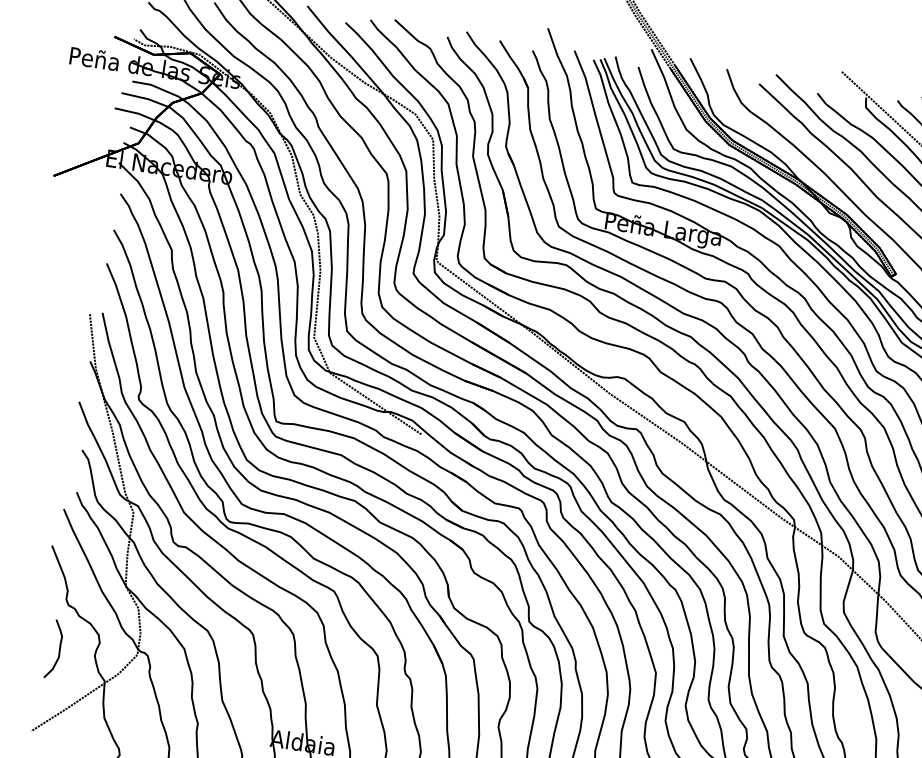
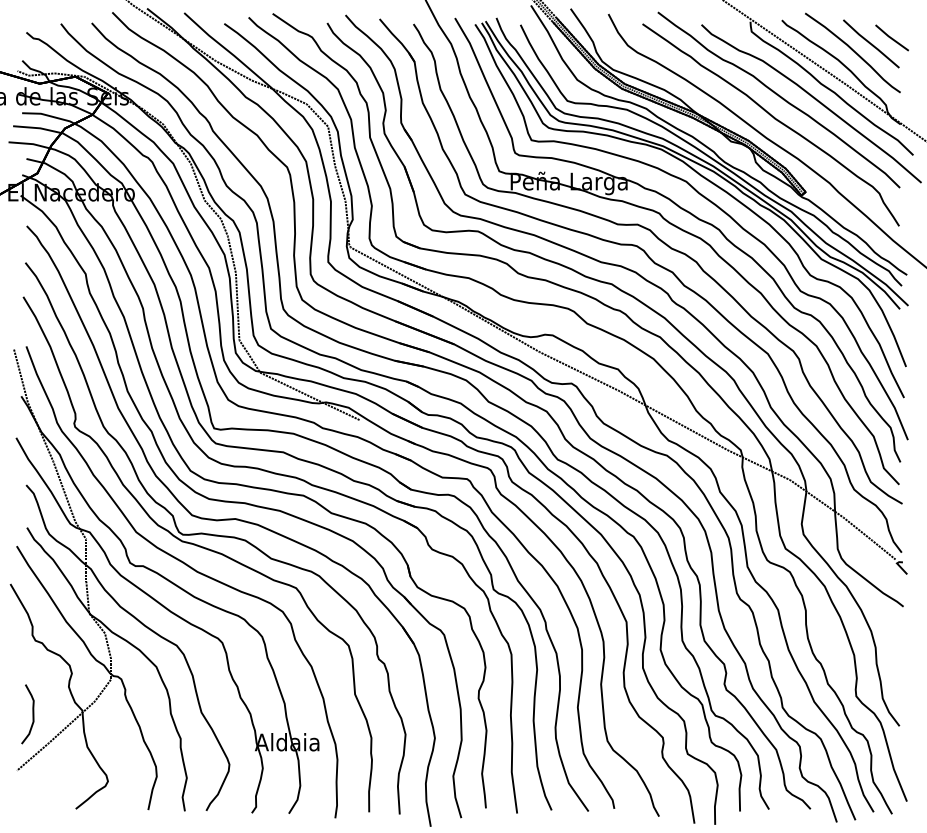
curve: (58, 650) -> (32, 714), moved

